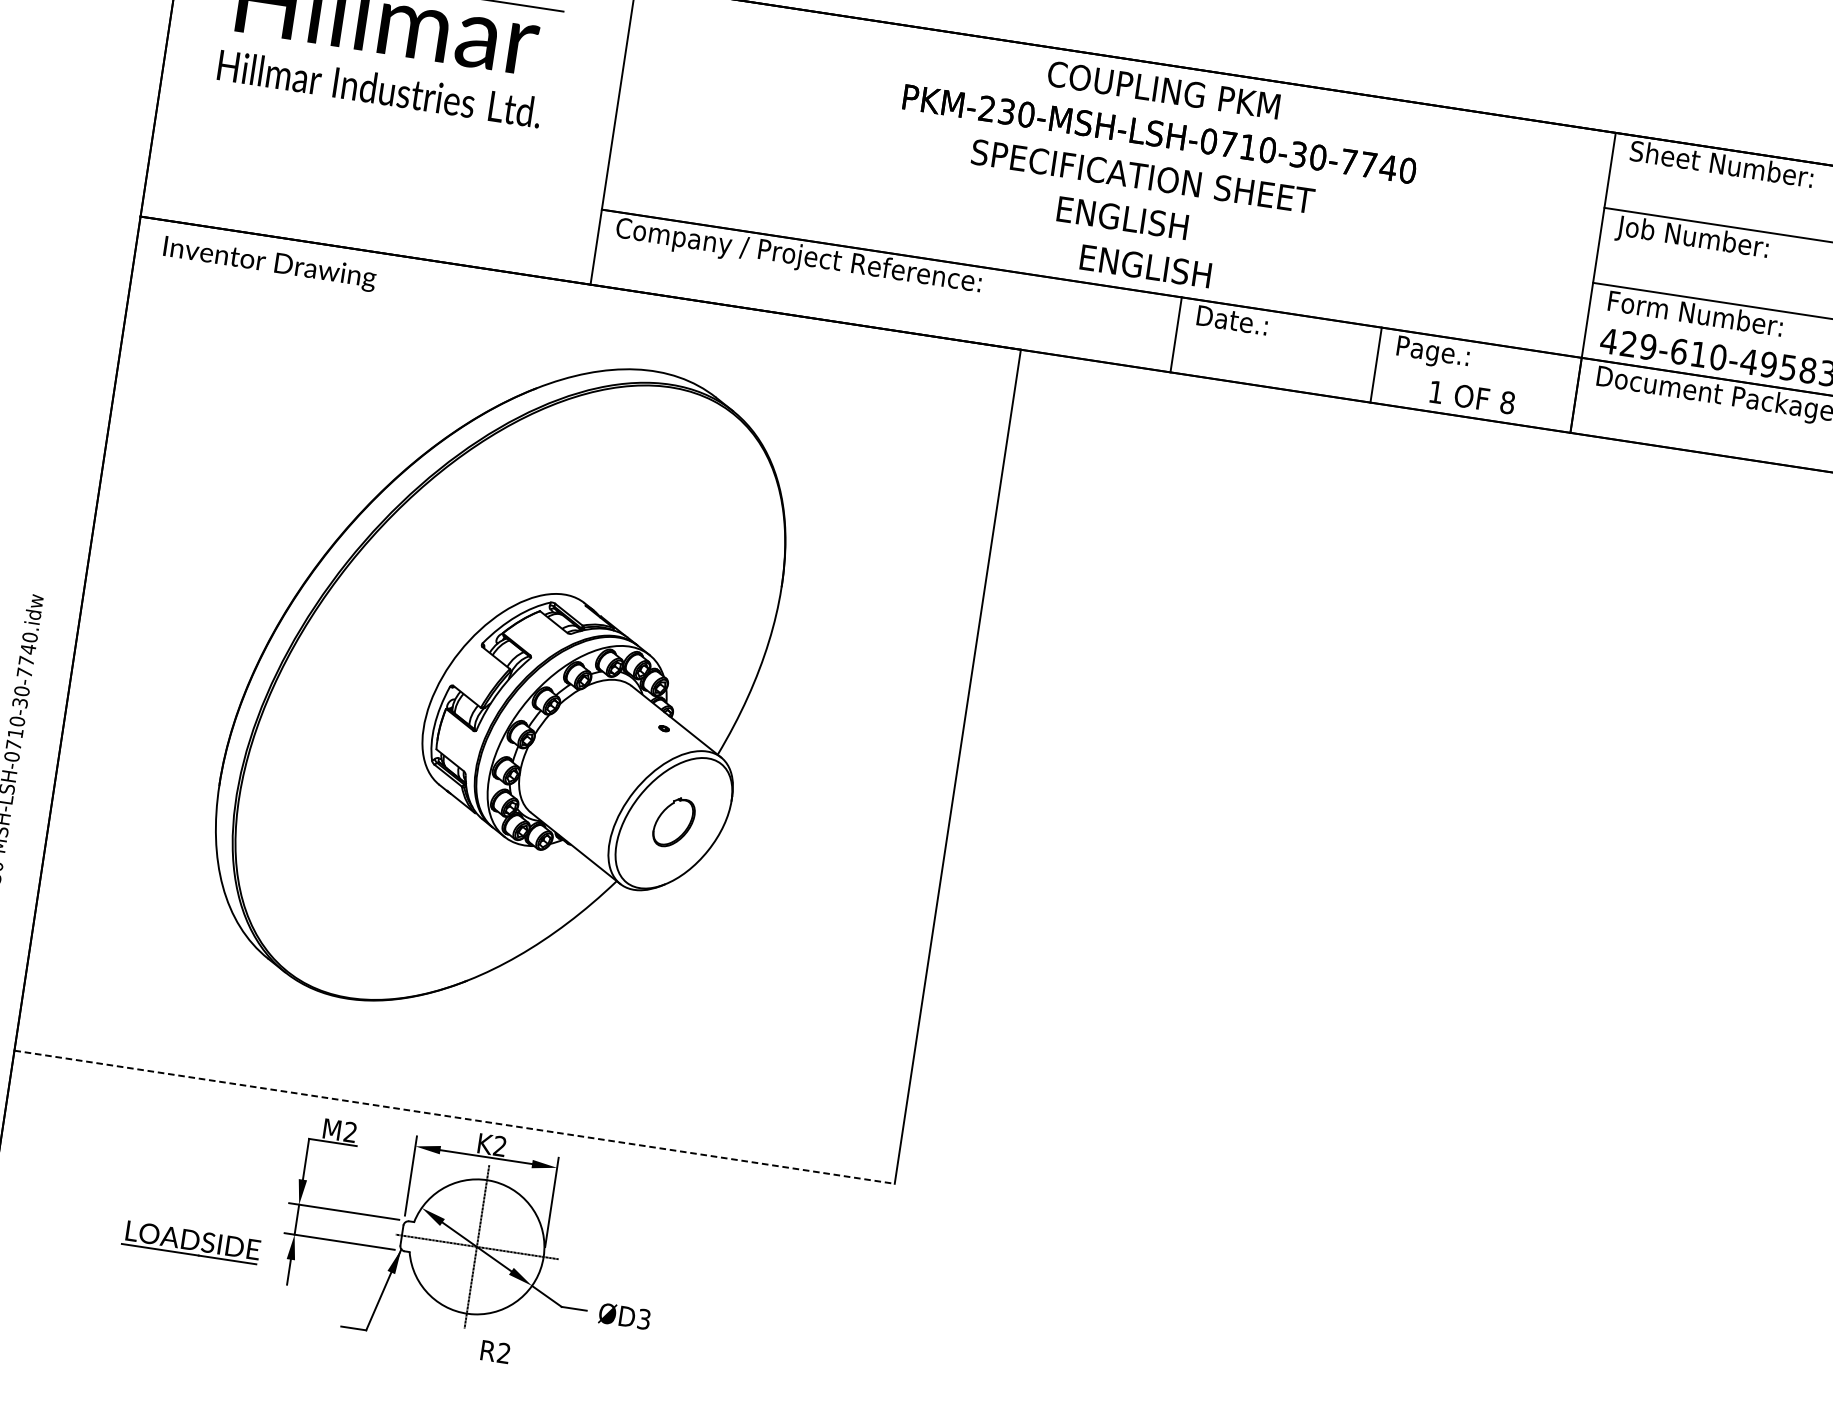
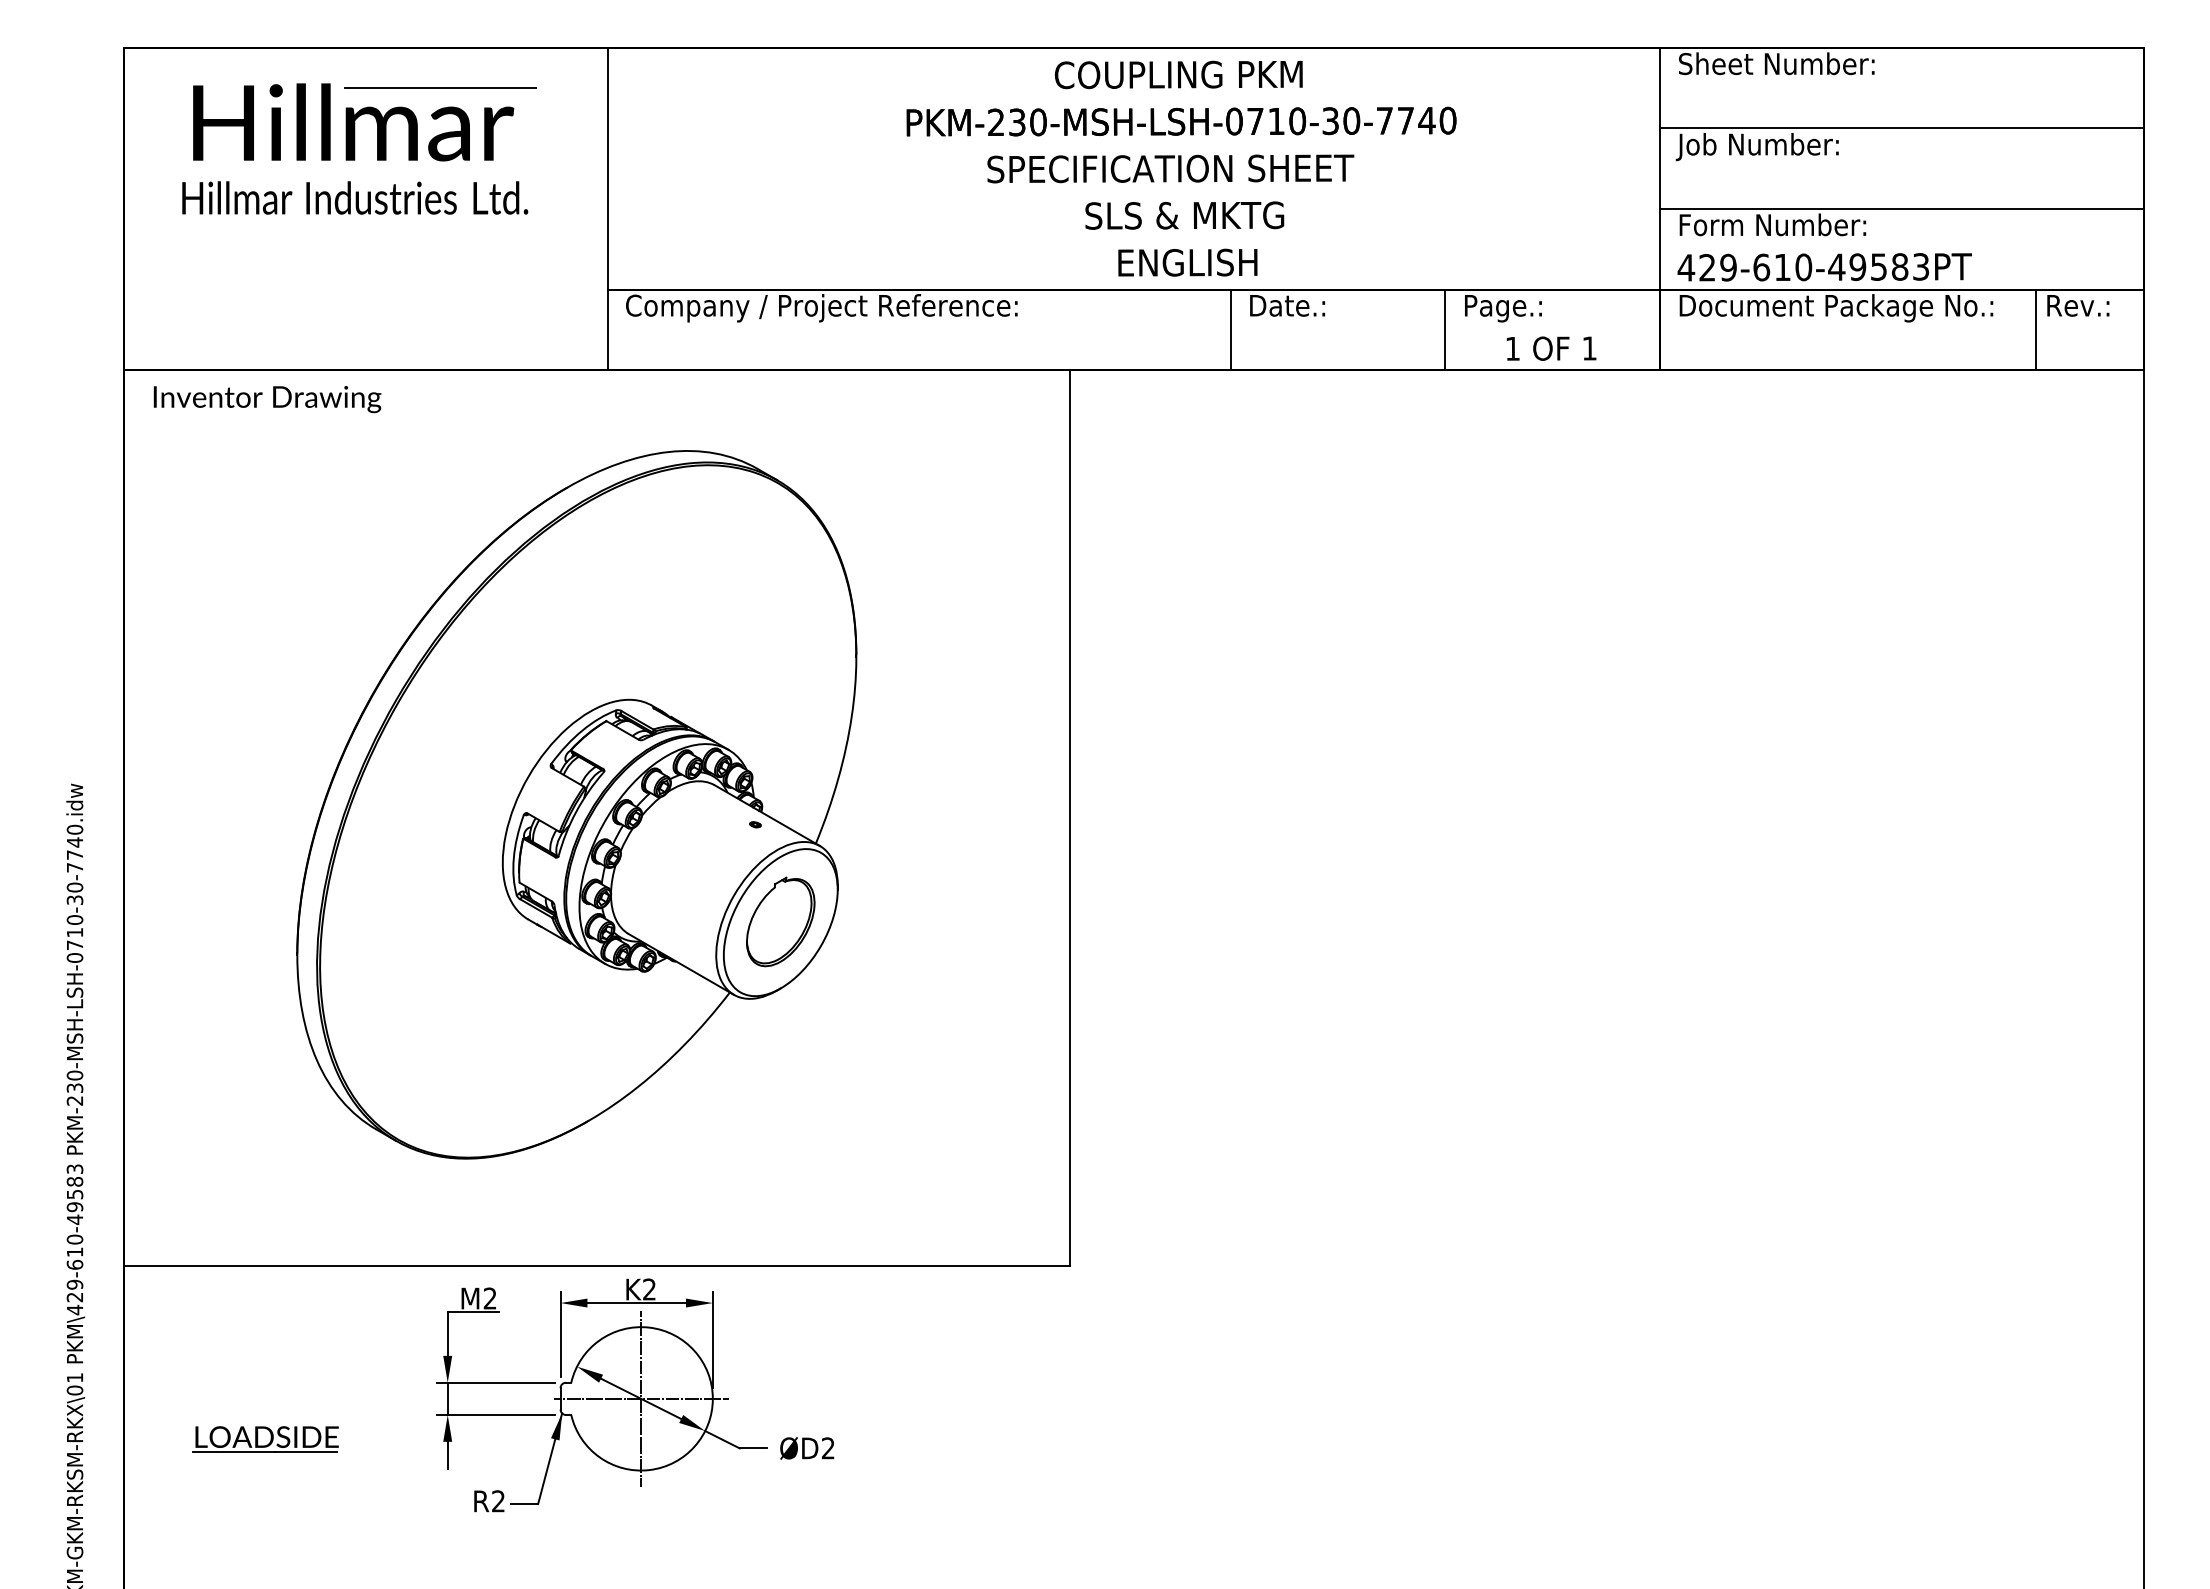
text: (1149, 221) -> (1184, 215), ENGLISH -> SLS & MKTG
text: (1507, 402) -> (1589, 348), 8 -> 1
part: (673, 822) -> (780, 921), size x1.67
line: (454, 1117) -> (597, 1266), dashed -> solid
part: (191, 1242) -> (265, 1439), moved
text: (644, 1319) -> (828, 1448), ØD3 -> ØD2
text: (495, 1352) -> (489, 1501), moved

